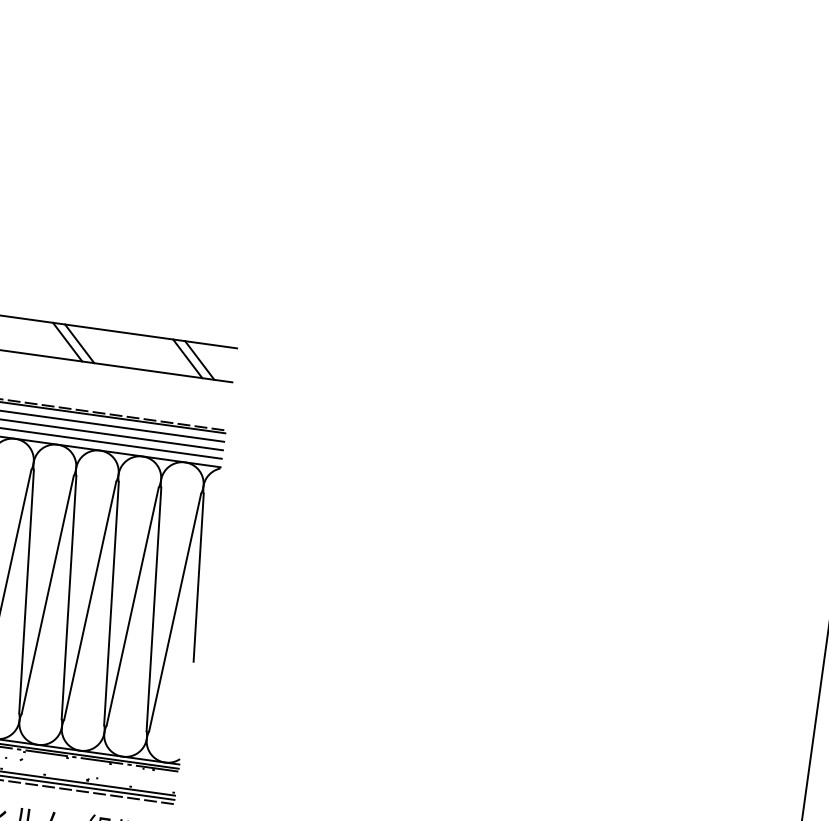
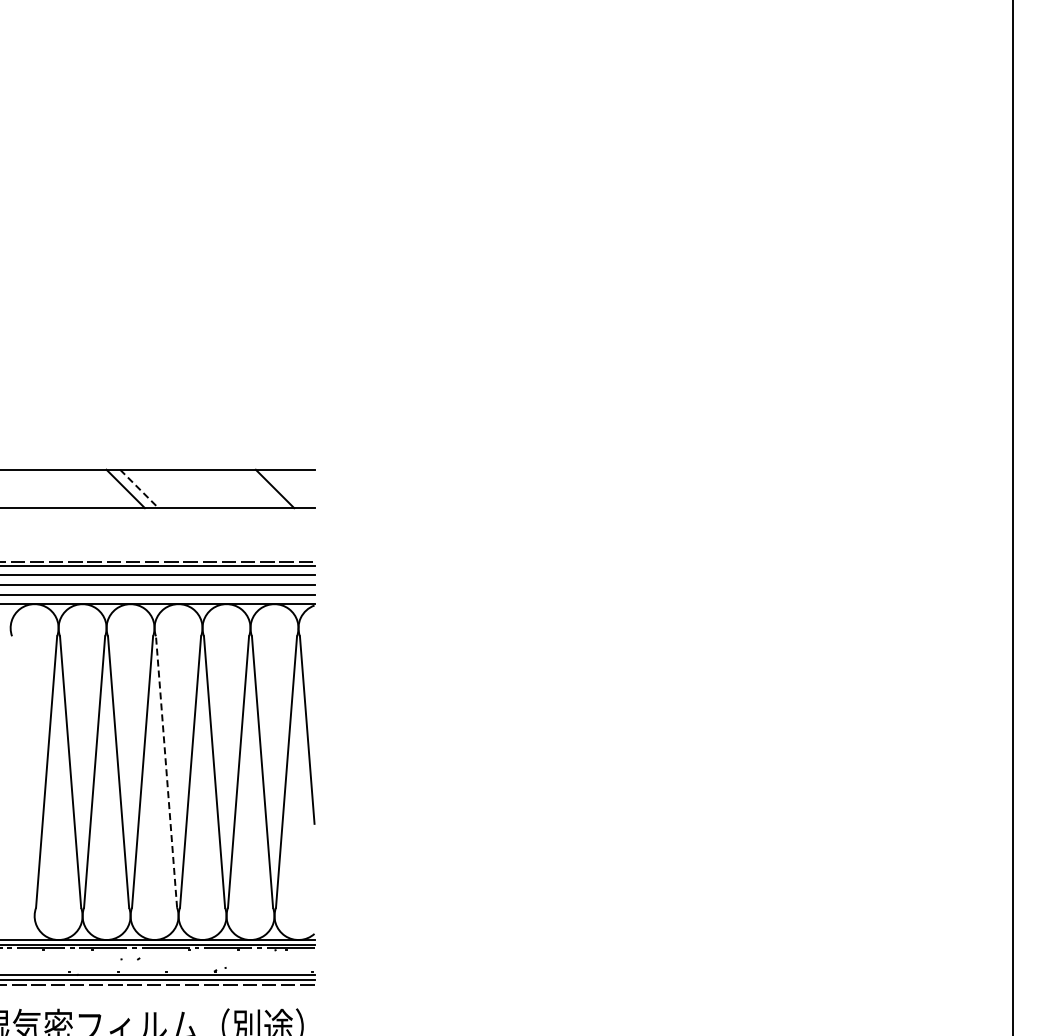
line: (79, 344) -> (139, 489), solid -> dashed
line: (187, 358) -> (261, 488), removed
line: (69, 597) -> (166, 771), solid -> dashed

